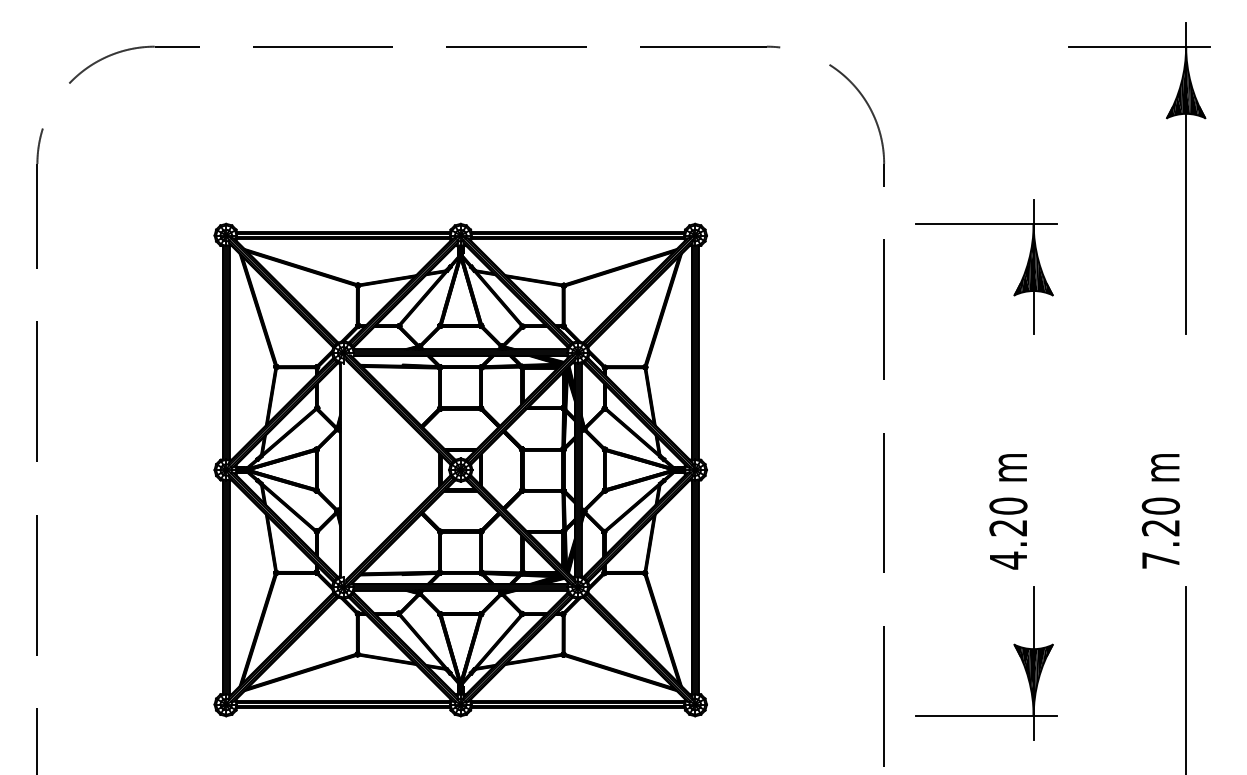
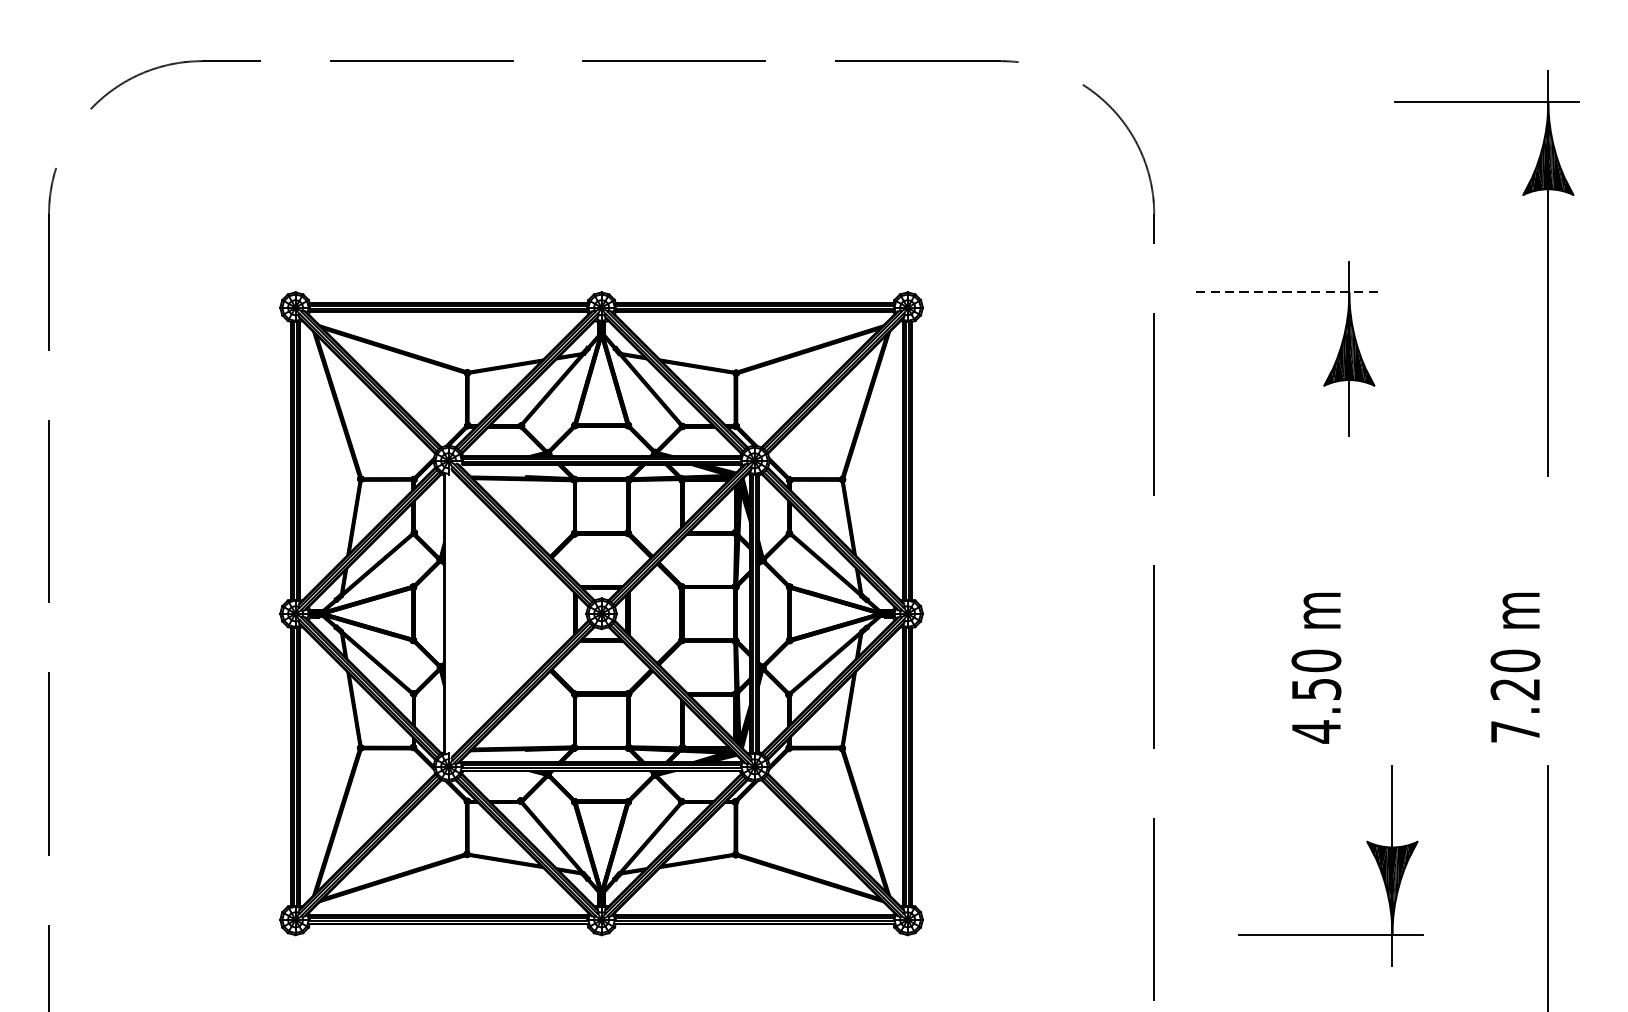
part: (1185, 178) -> (1547, 273), moved
line: (987, 223) -> (1289, 291), solid -> dashed
text: (1008, 528) -> (1316, 690), 4.20 -> 4.50
part: (1015, 649) -> (1368, 847), moved

